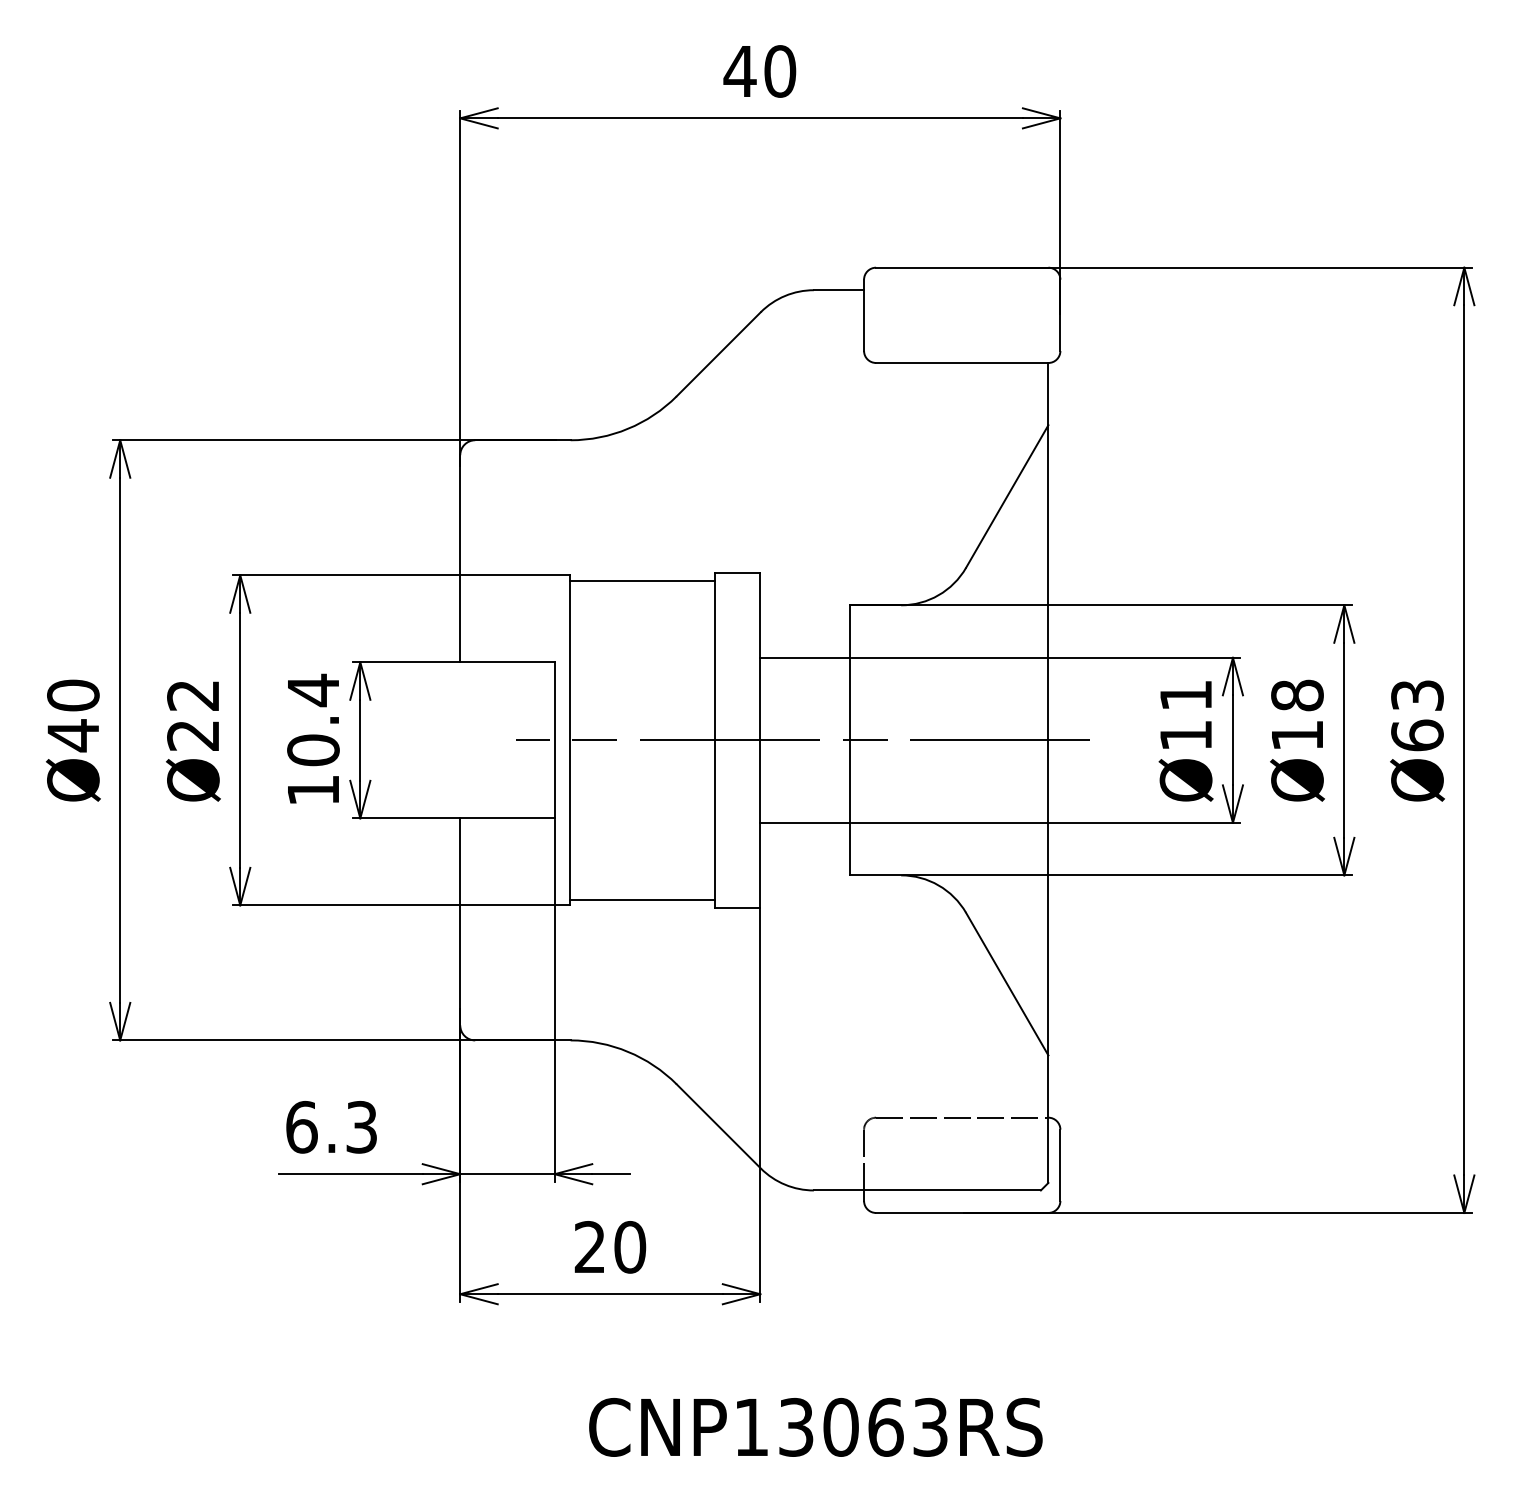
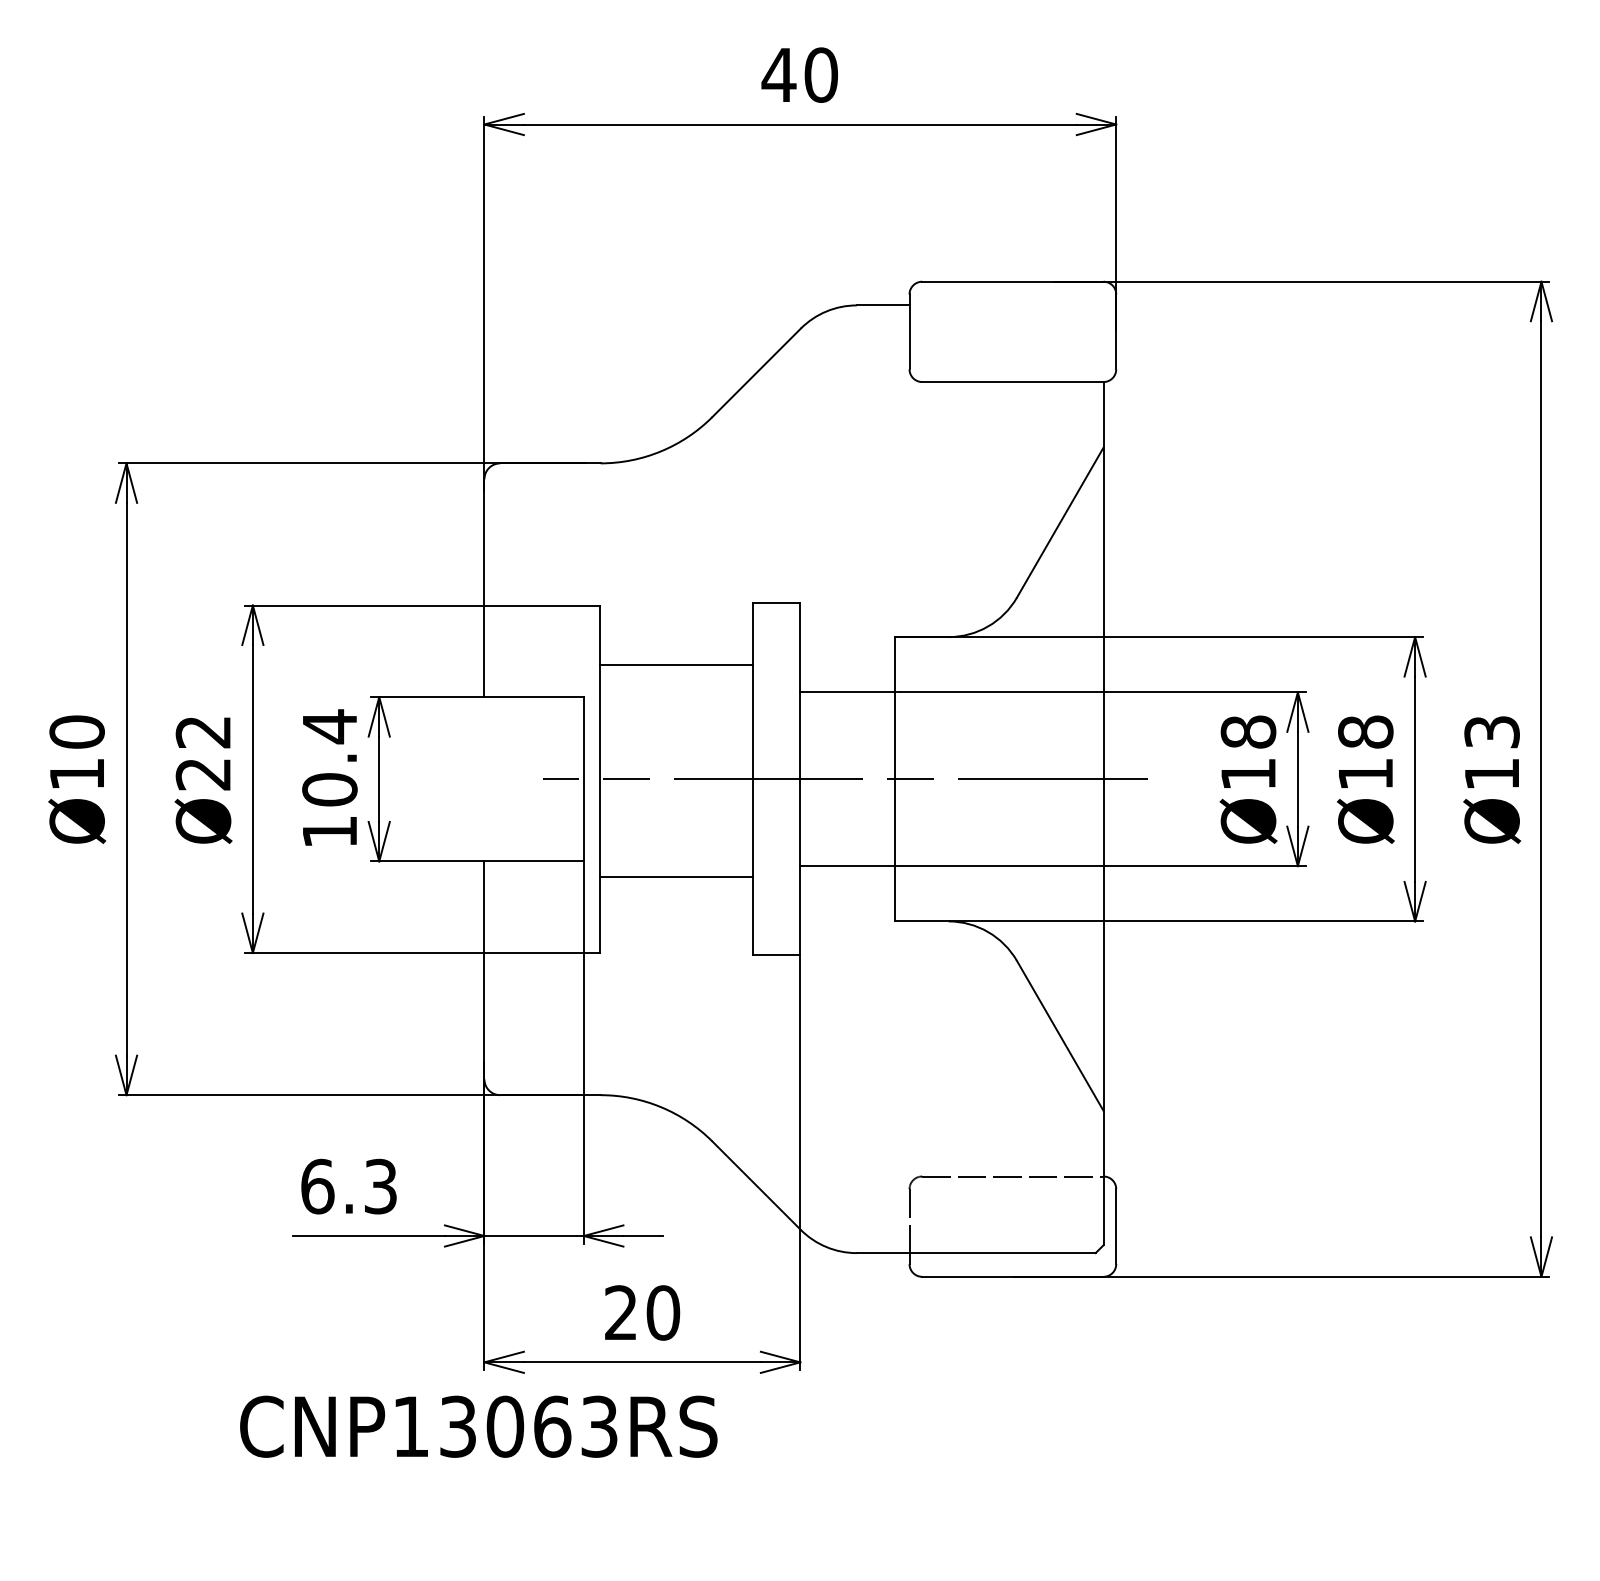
line: (642, 580) -> (676, 664), moved
text: (1185, 695) -> (1247, 732), Ø11 -> Ø18
text: (72, 735) -> (76, 774), Ø40 -> Ø10
text: (1417, 735) -> (1492, 774), Ø63 -> Ø13
line: (642, 900) -> (676, 877), moved
text: (815, 1427) -> (478, 1426), moved

